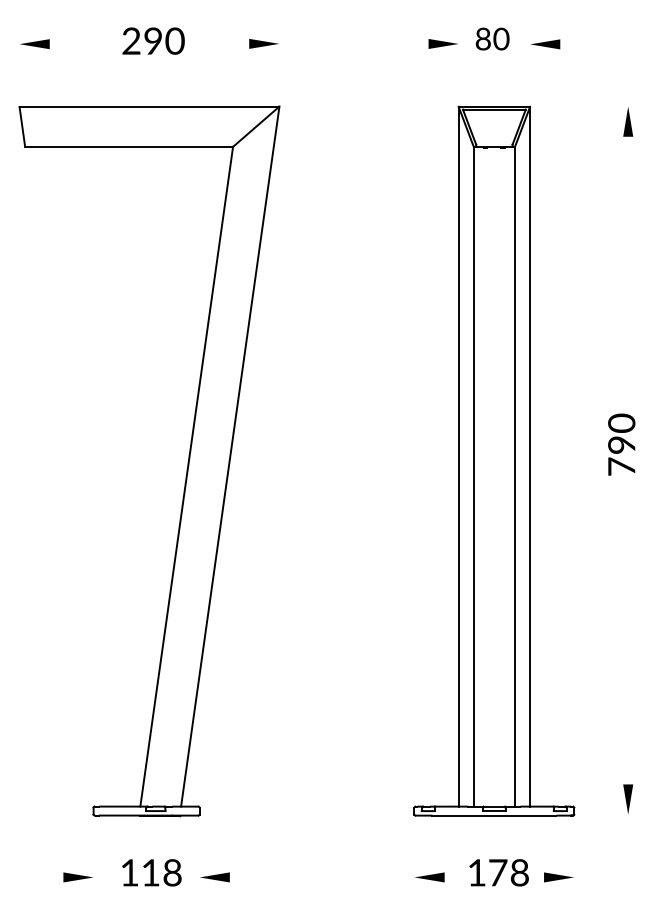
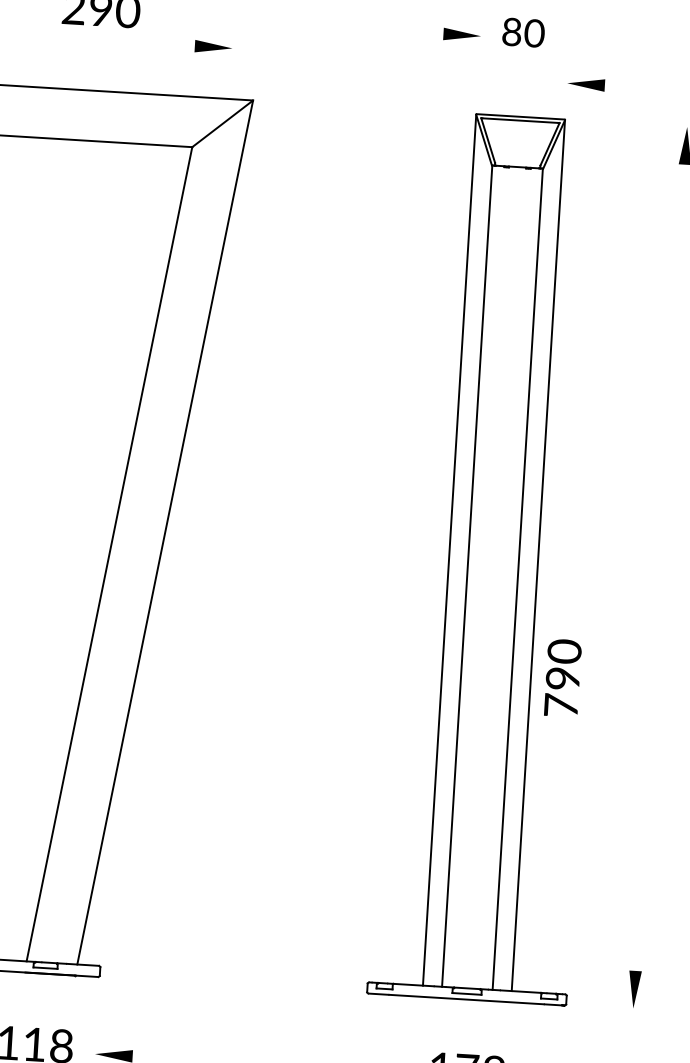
part: (263, 43) -> (212, 46), moved
part: (545, 44) -> (586, 84), moved
text: (621, 444) -> (562, 677), moved

